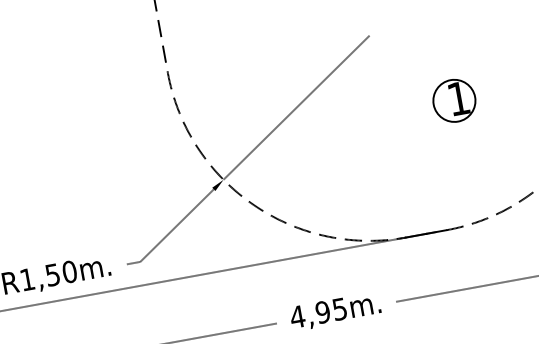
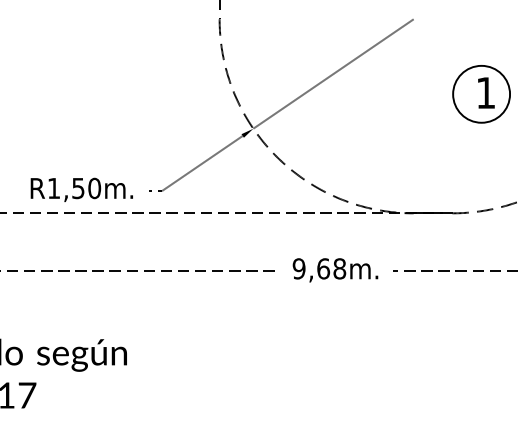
circle: (454, 100) -> (481, 93), size x1.43
text: (318, 312) -> (319, 268), 4,95m. -> 9,68m.

